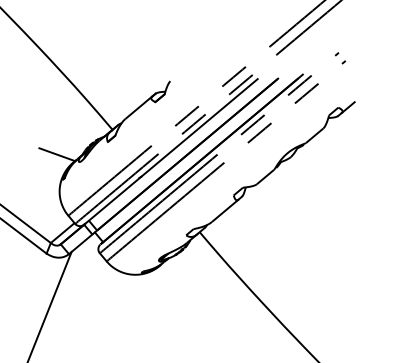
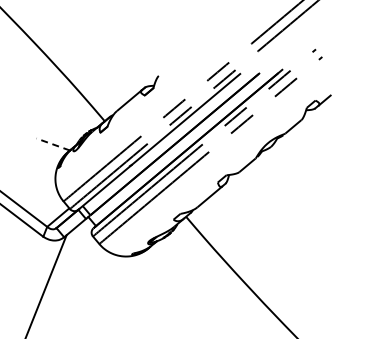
line: (57, 154) -> (53, 144), solid -> dashed

